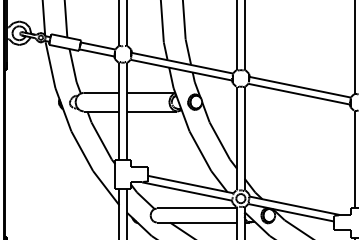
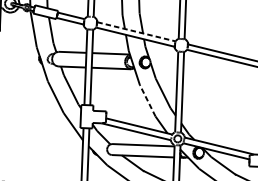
line: (182, 63) -> (136, 32), solid -> dashed
line: (200, 151) -> (147, 101), solid -> dashed

